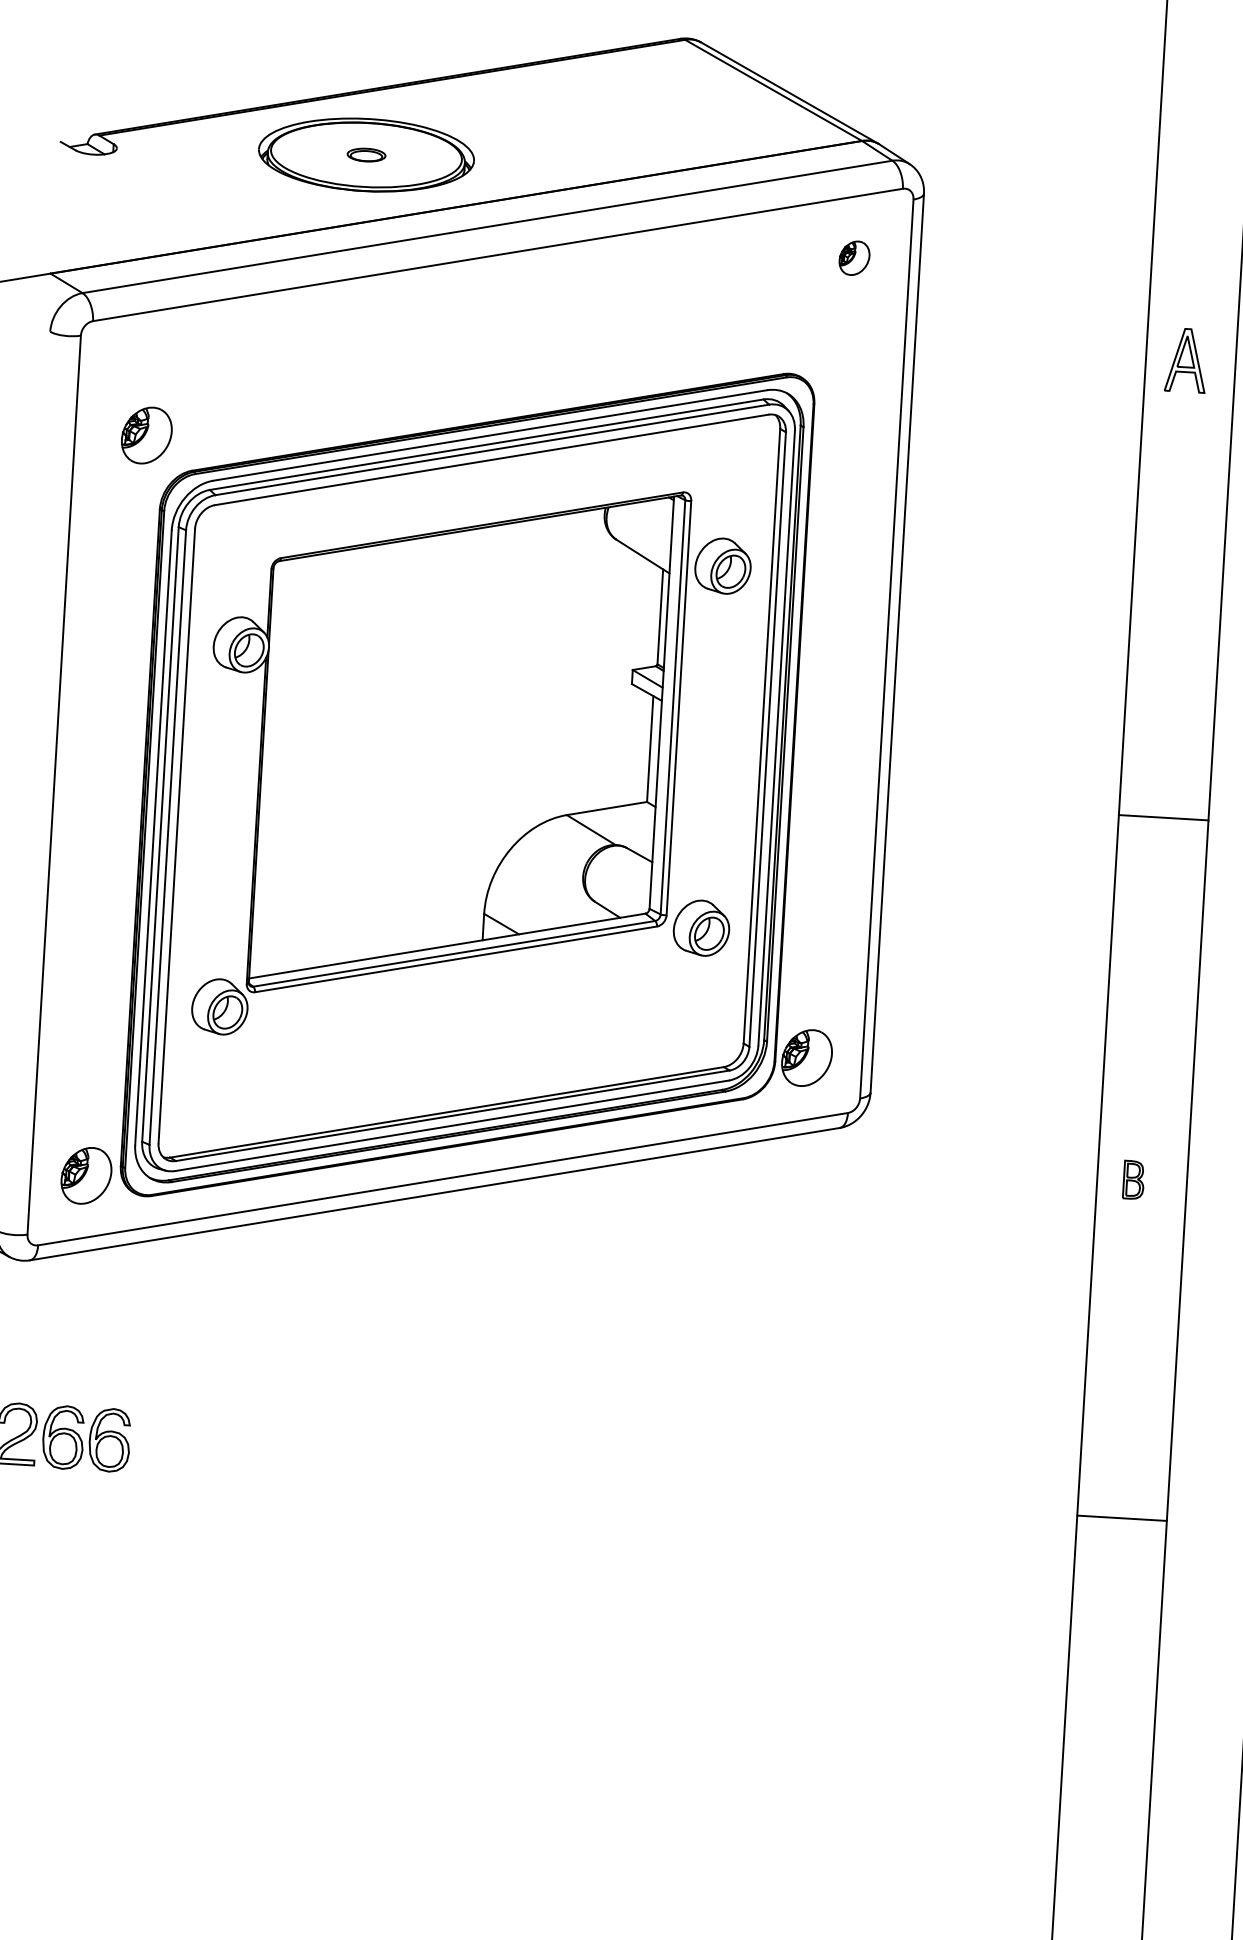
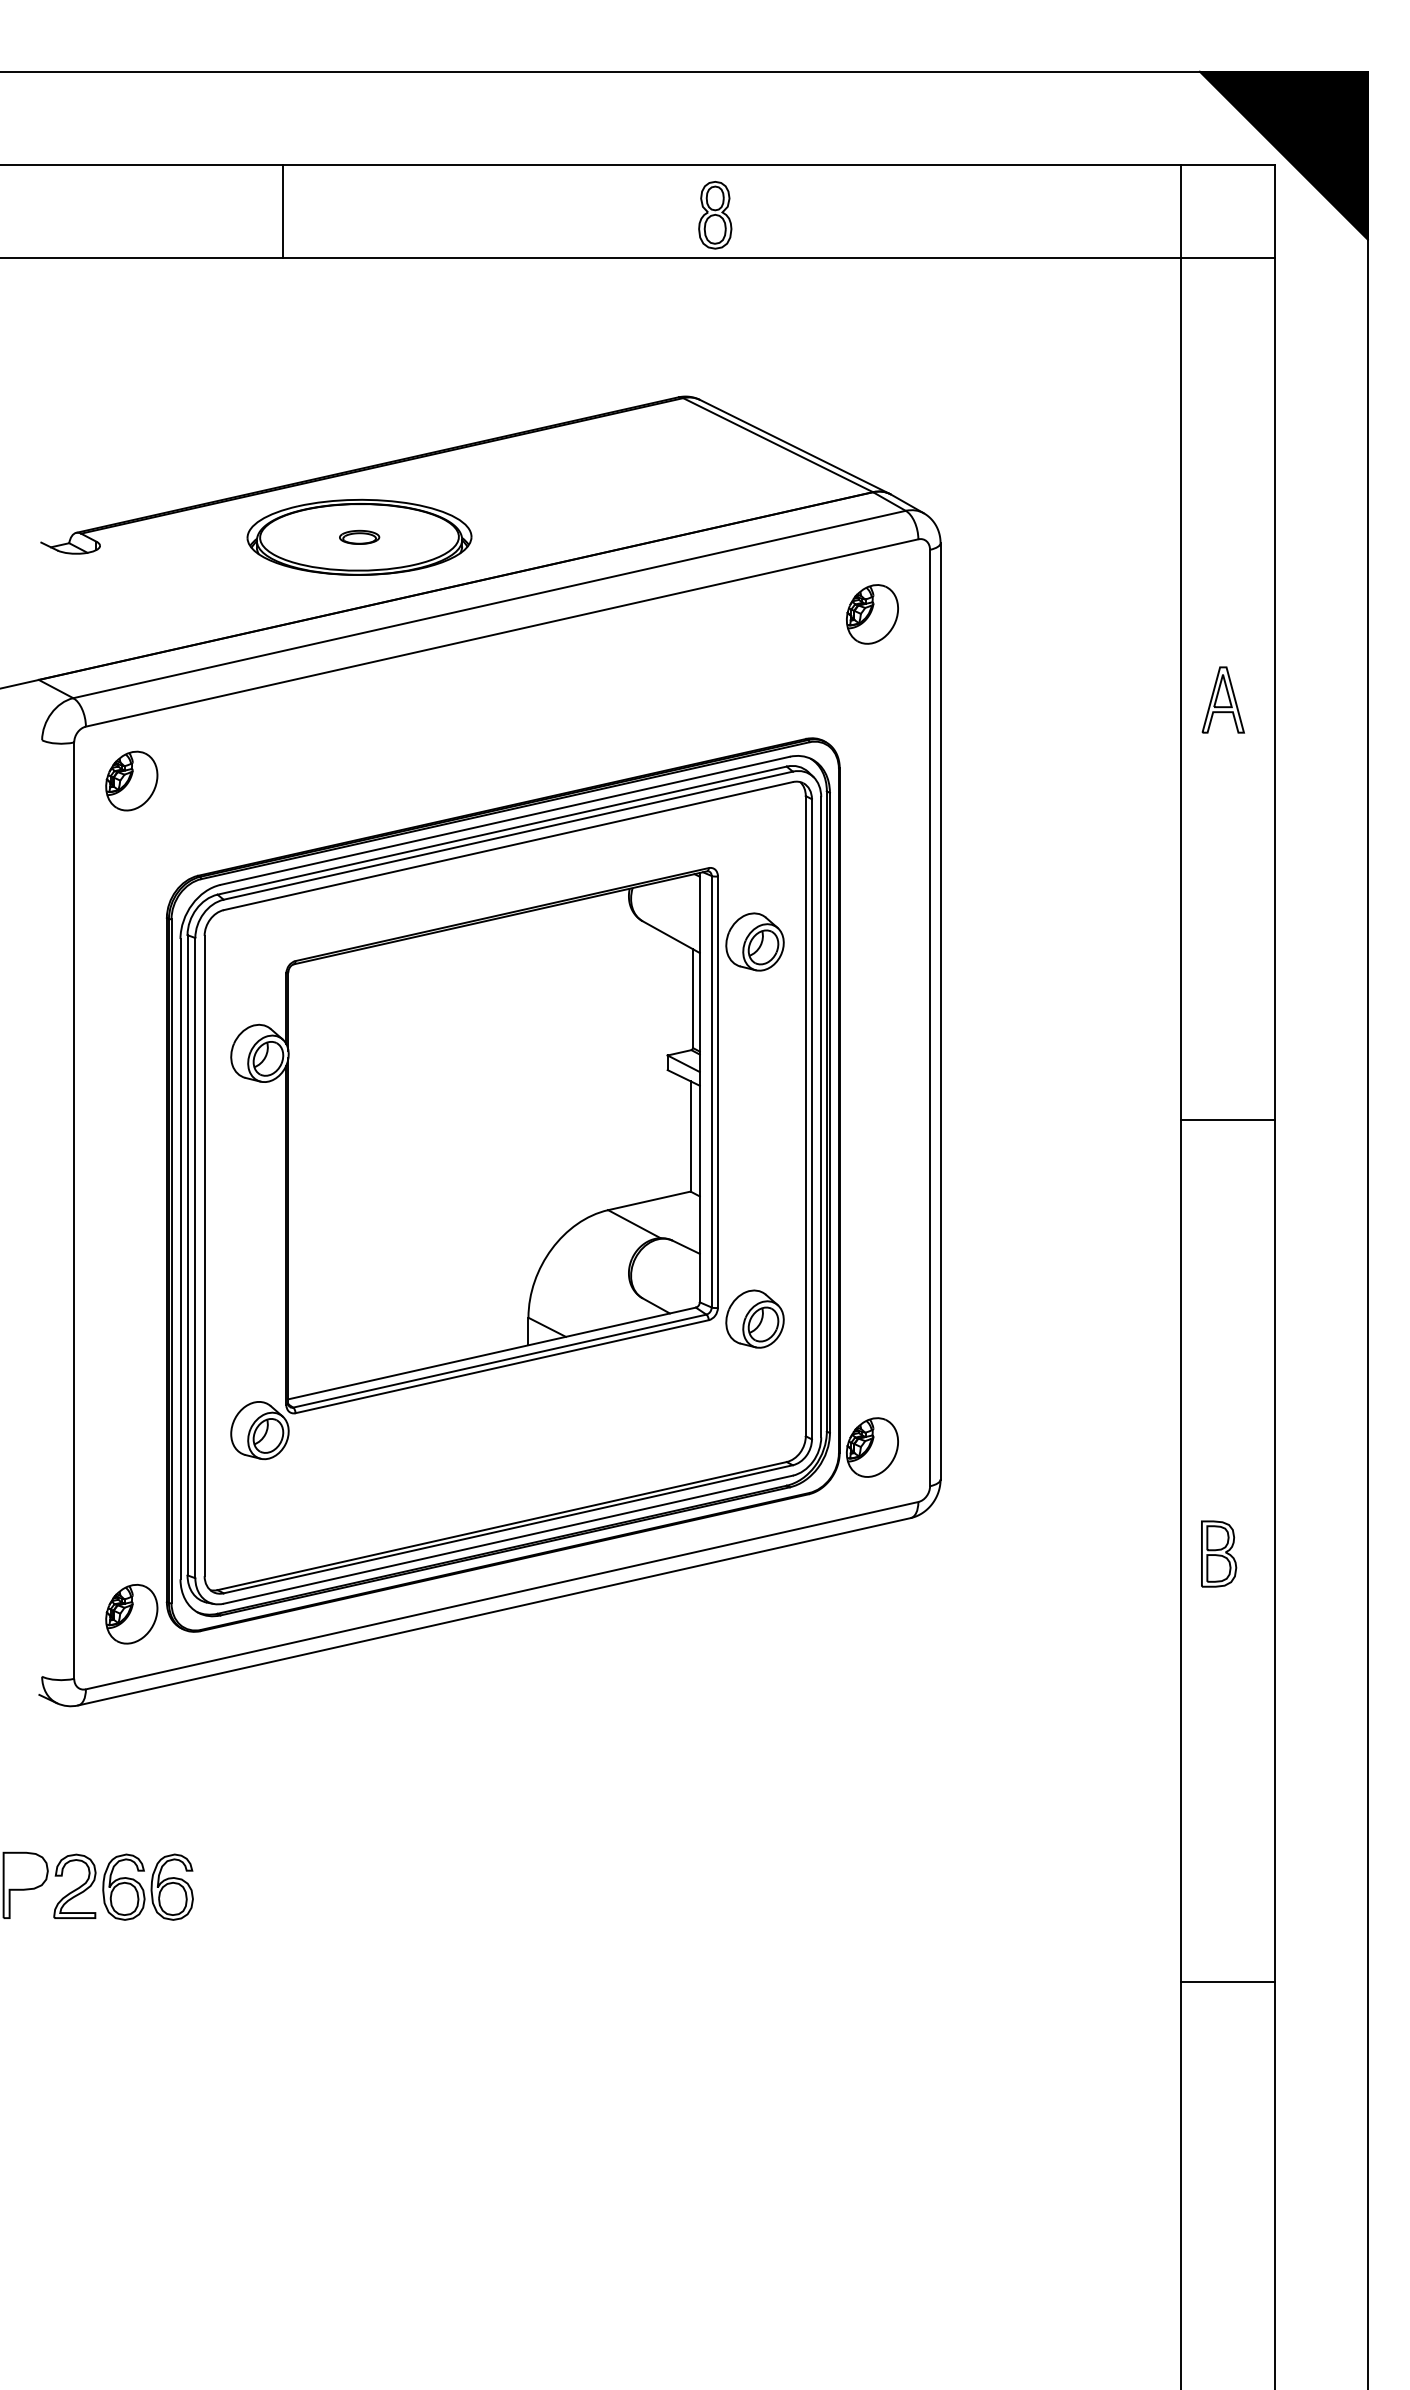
part: (854, 258) -> (872, 614), size x1.67
part: (146, 434) -> (131, 780), moved
line: (1163, 818) -> (1227, 1120), moved
part: (1134, 1179) -> (1219, 1553), size x1.67
line: (1121, 1517) -> (1227, 1981), moved

